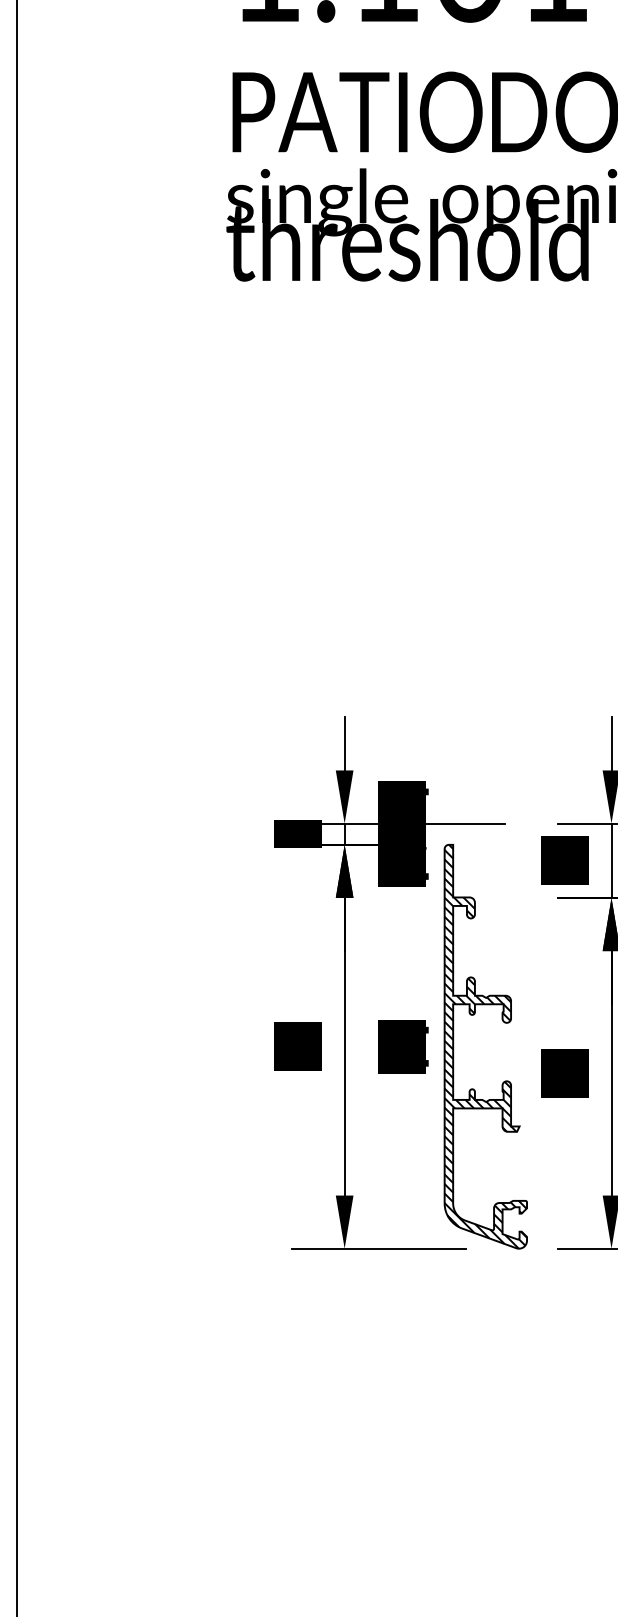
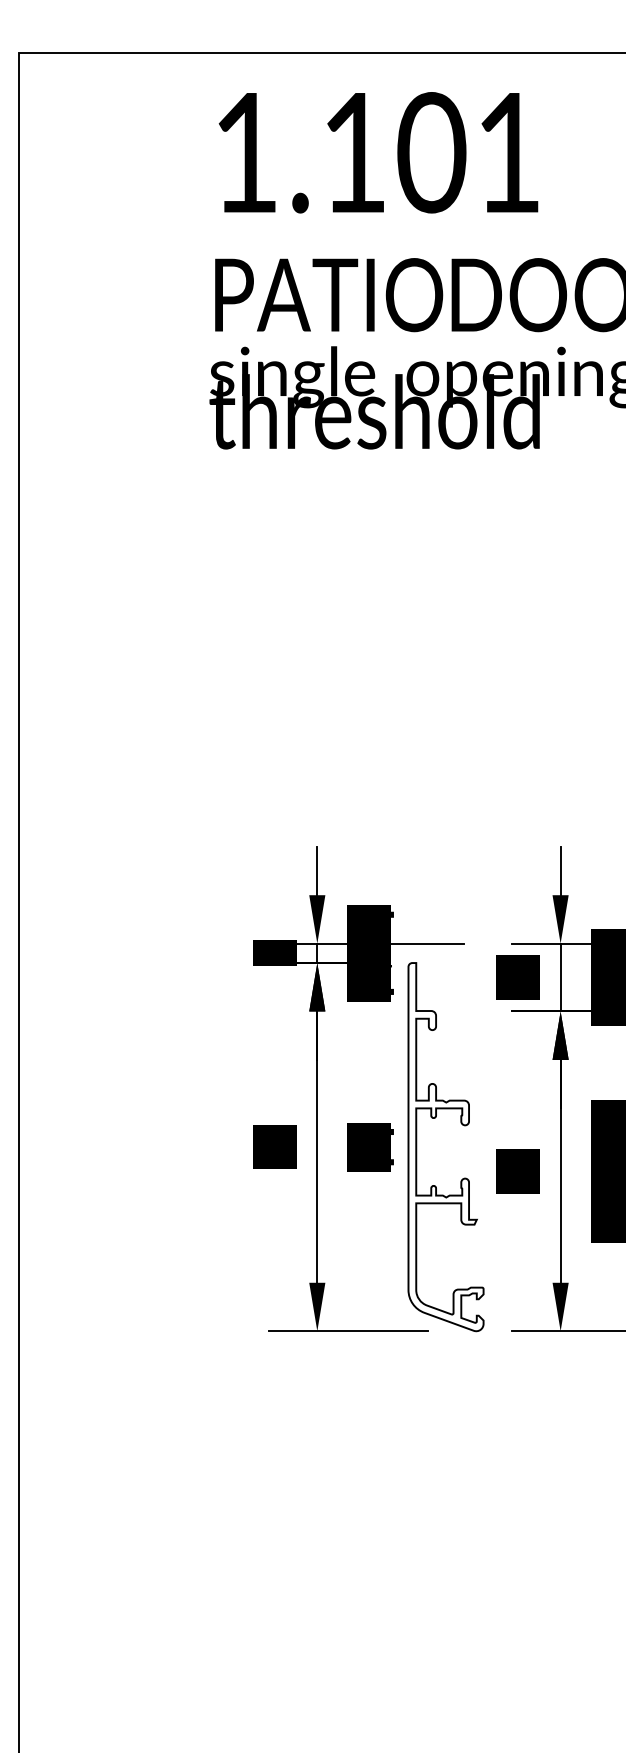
hatch: (485, 1047) -> (445, 1147), removed

